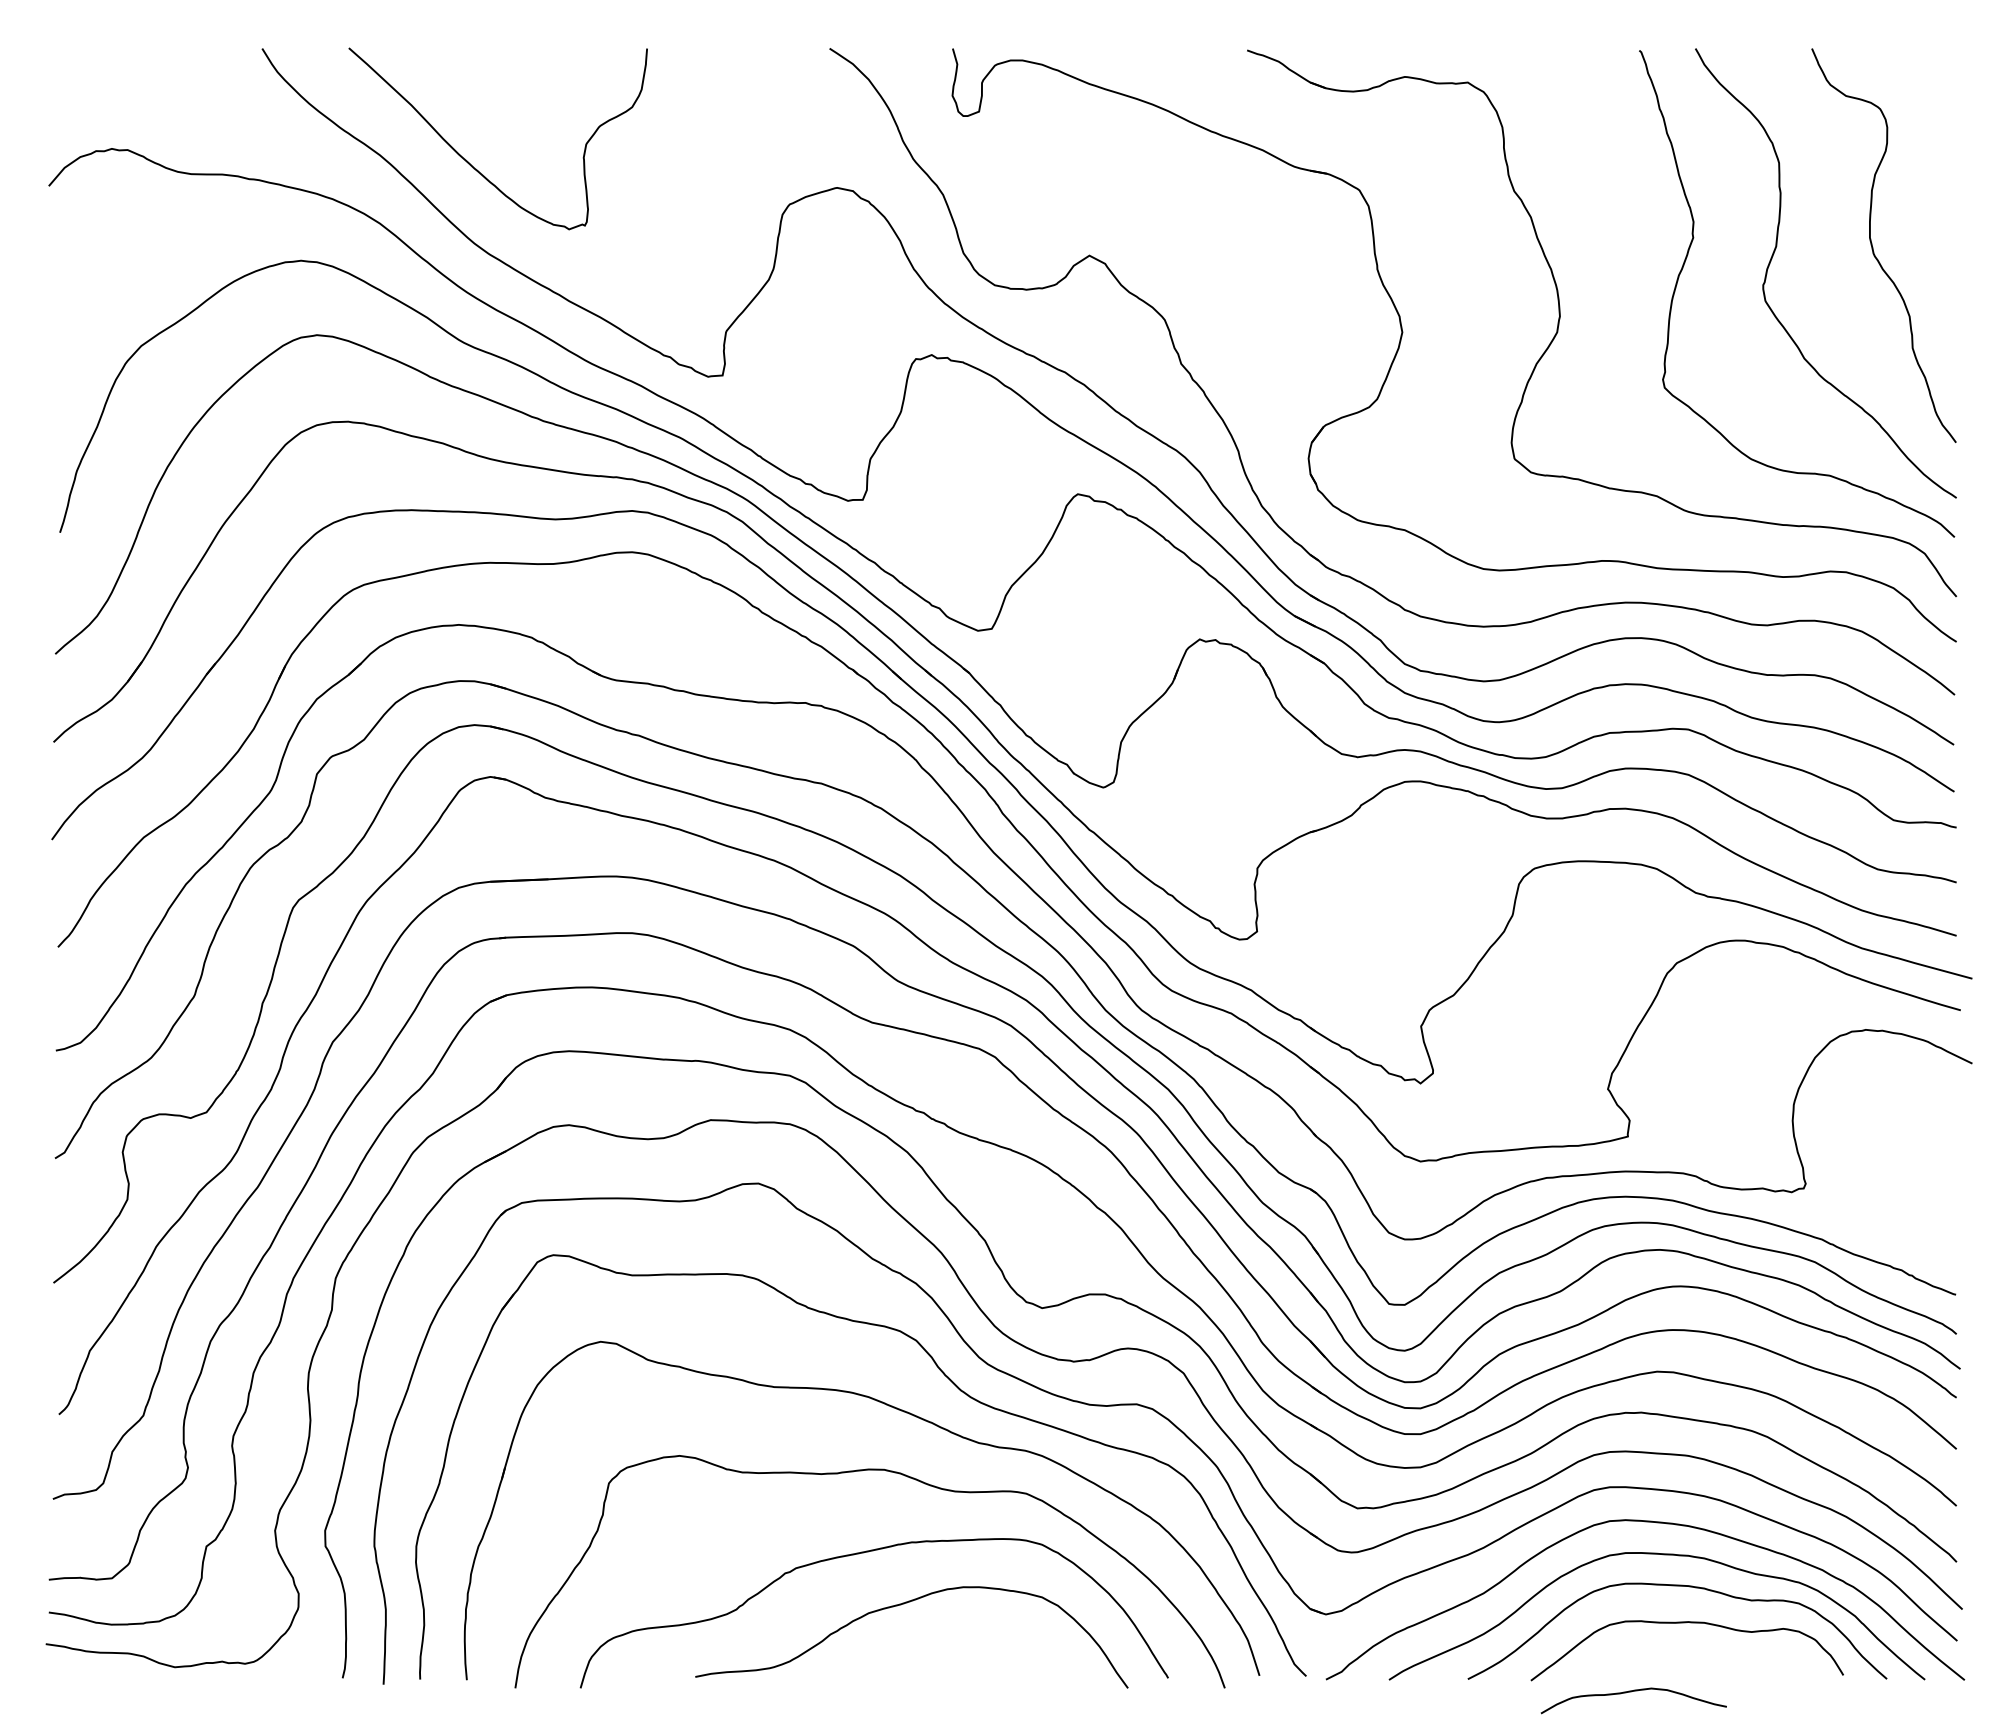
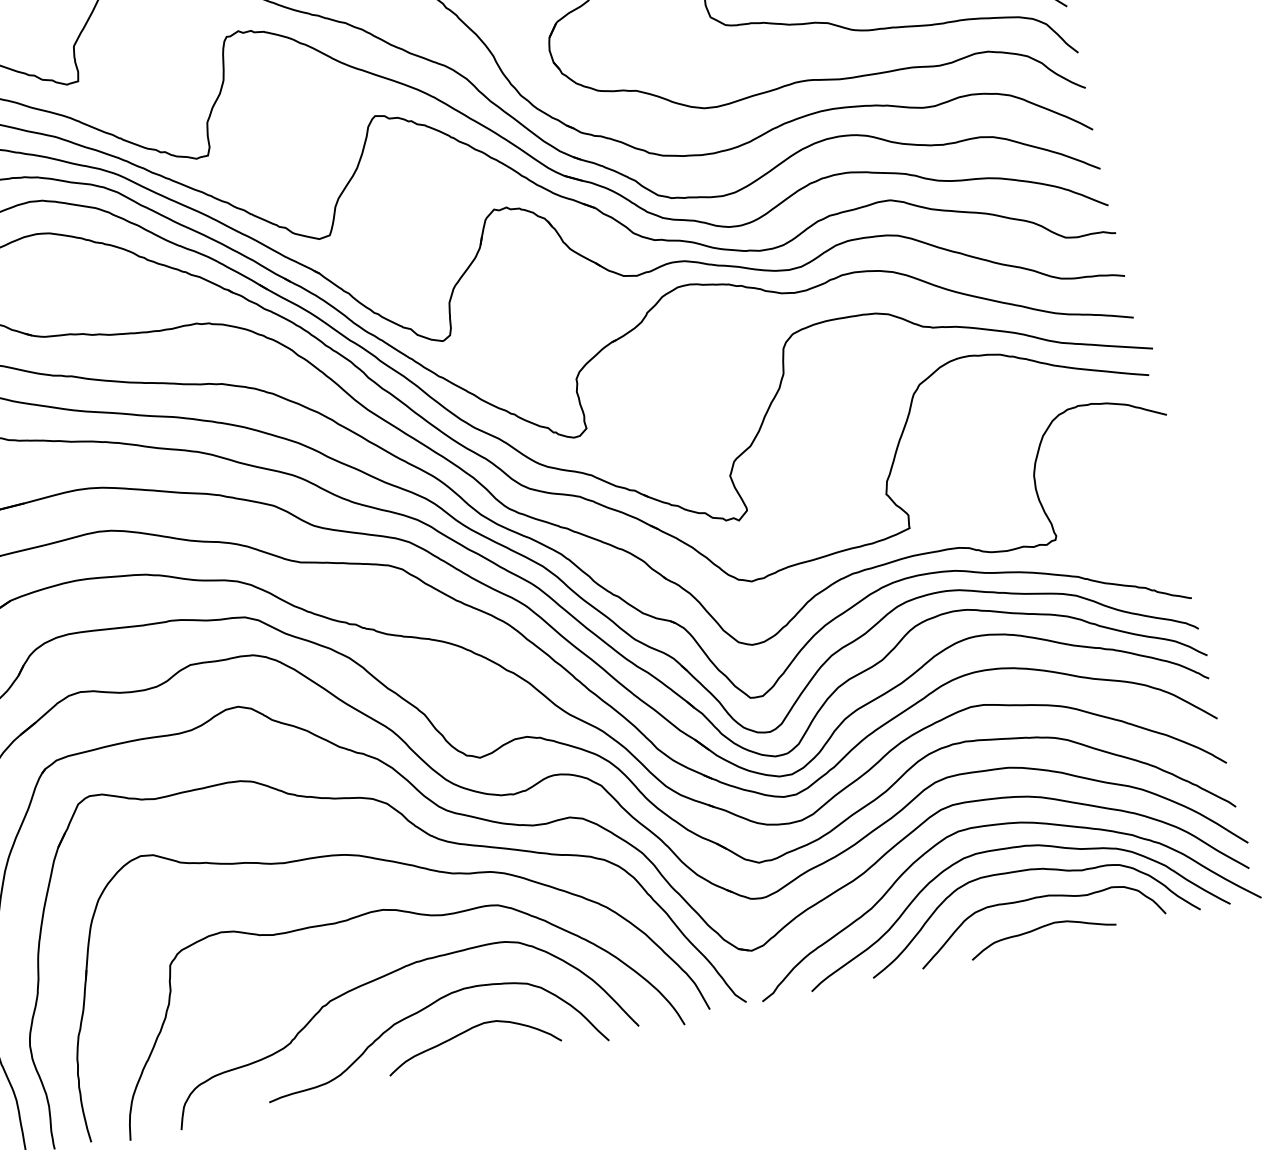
curve: (957, 1640) -> (468, 1031), added
curve: (1631, 1692) -> (1039, 929), moved

